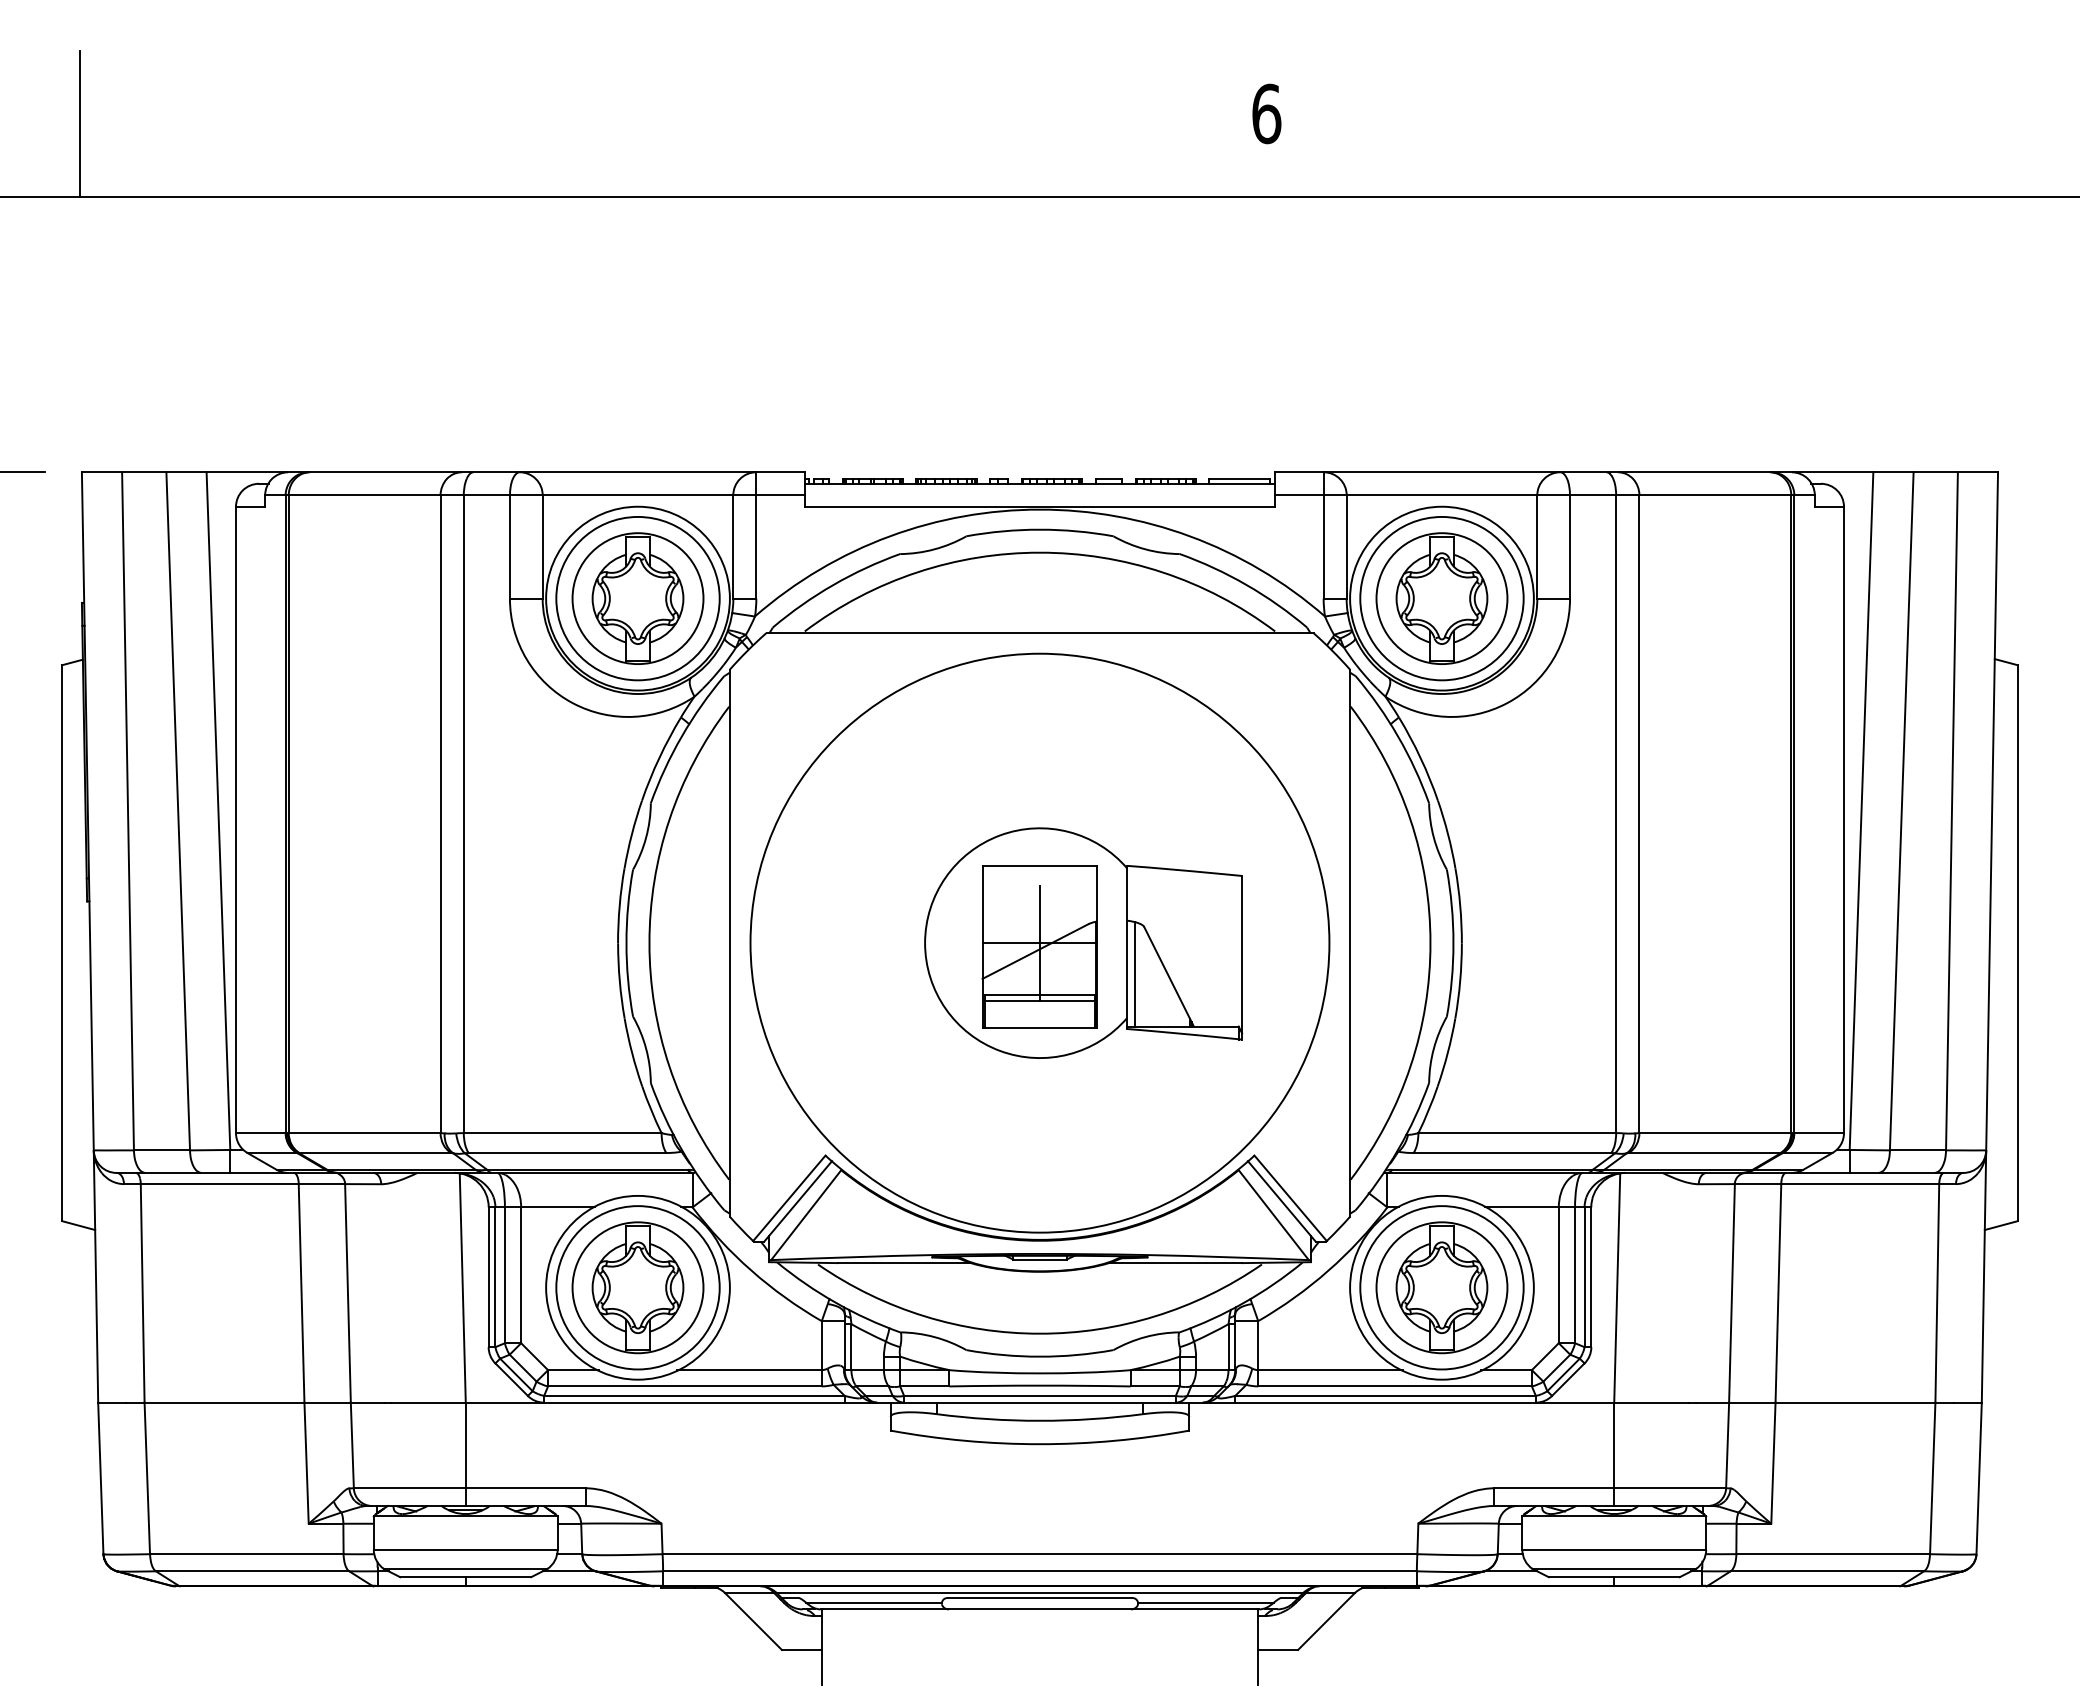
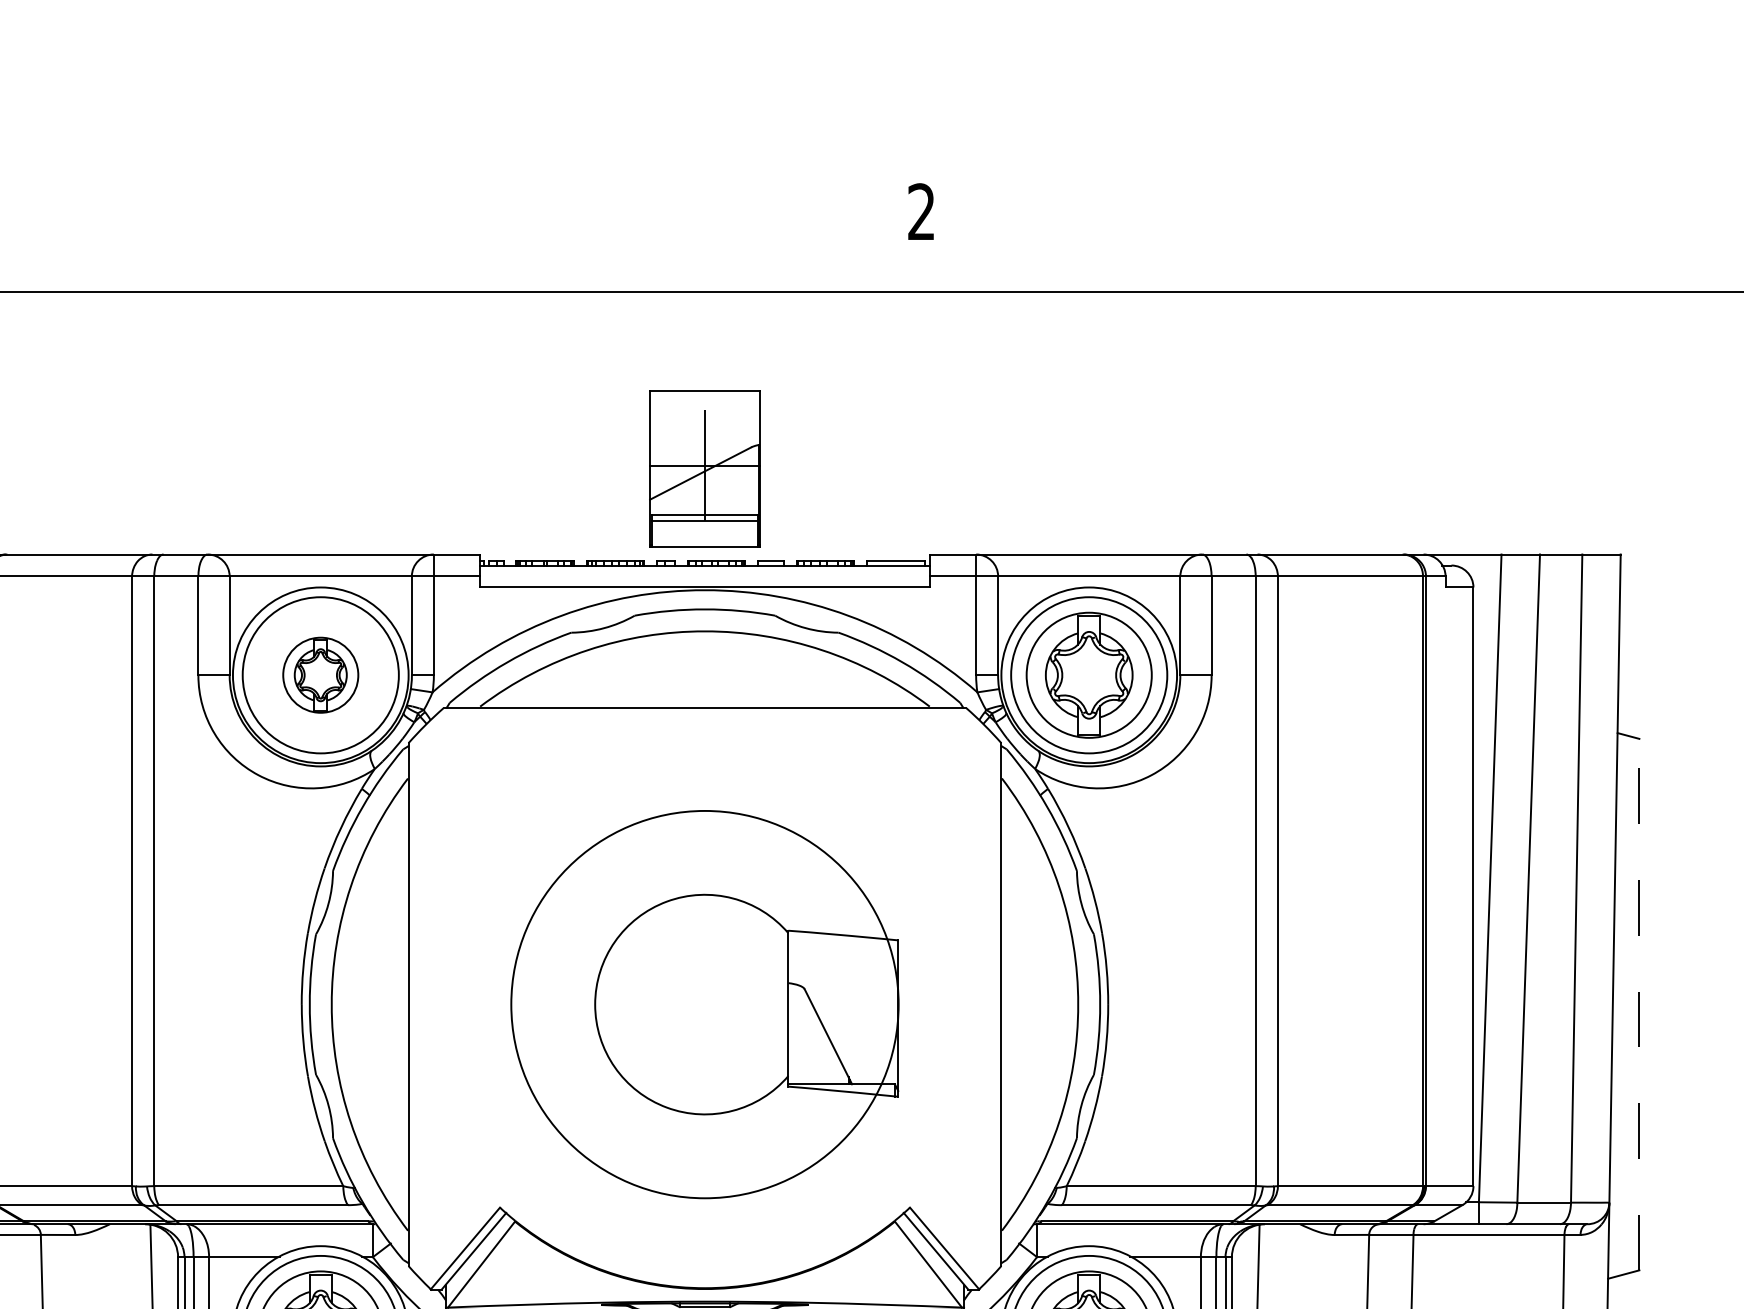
text: (1266, 113) -> (921, 211), 6 -> 2
part: (637, 598) -> (320, 675), size x0.6
circle: (1039, 942) -> (704, 1003), size x0.7
line: (2017, 942) -> (1639, 1003), solid -> dashed
part: (1039, 946) -> (704, 468), moved
line: (1135, 974) -> (796, 1034), removed

